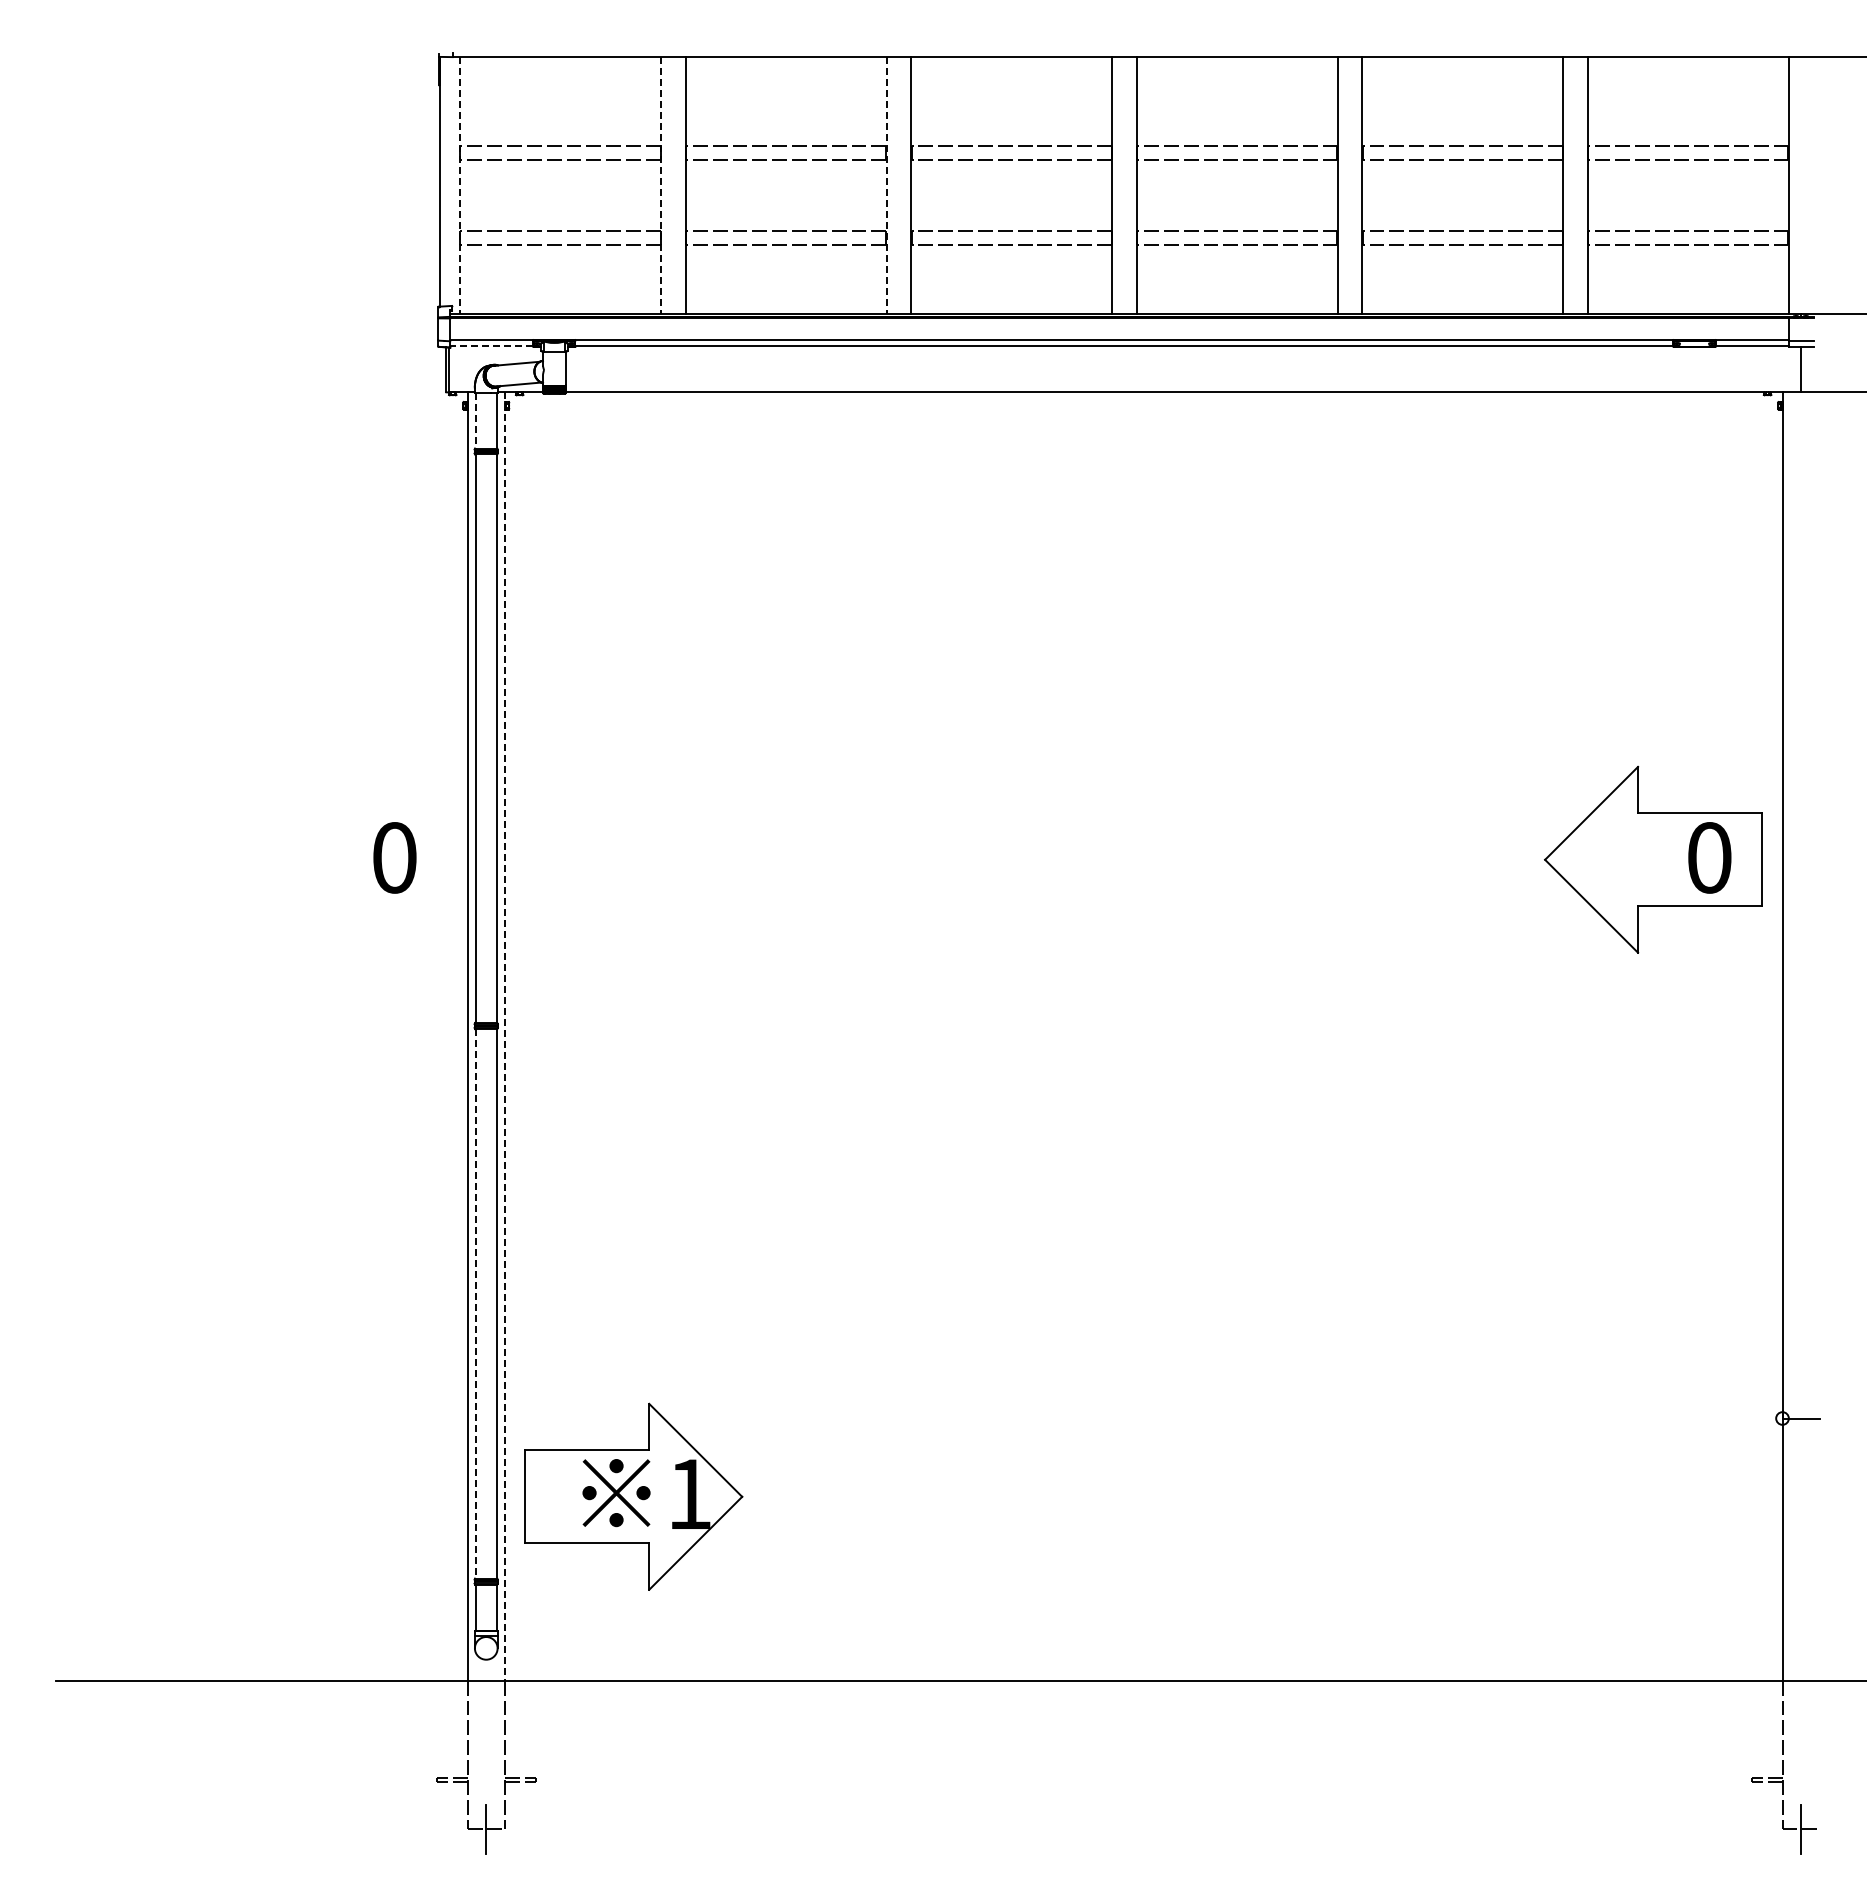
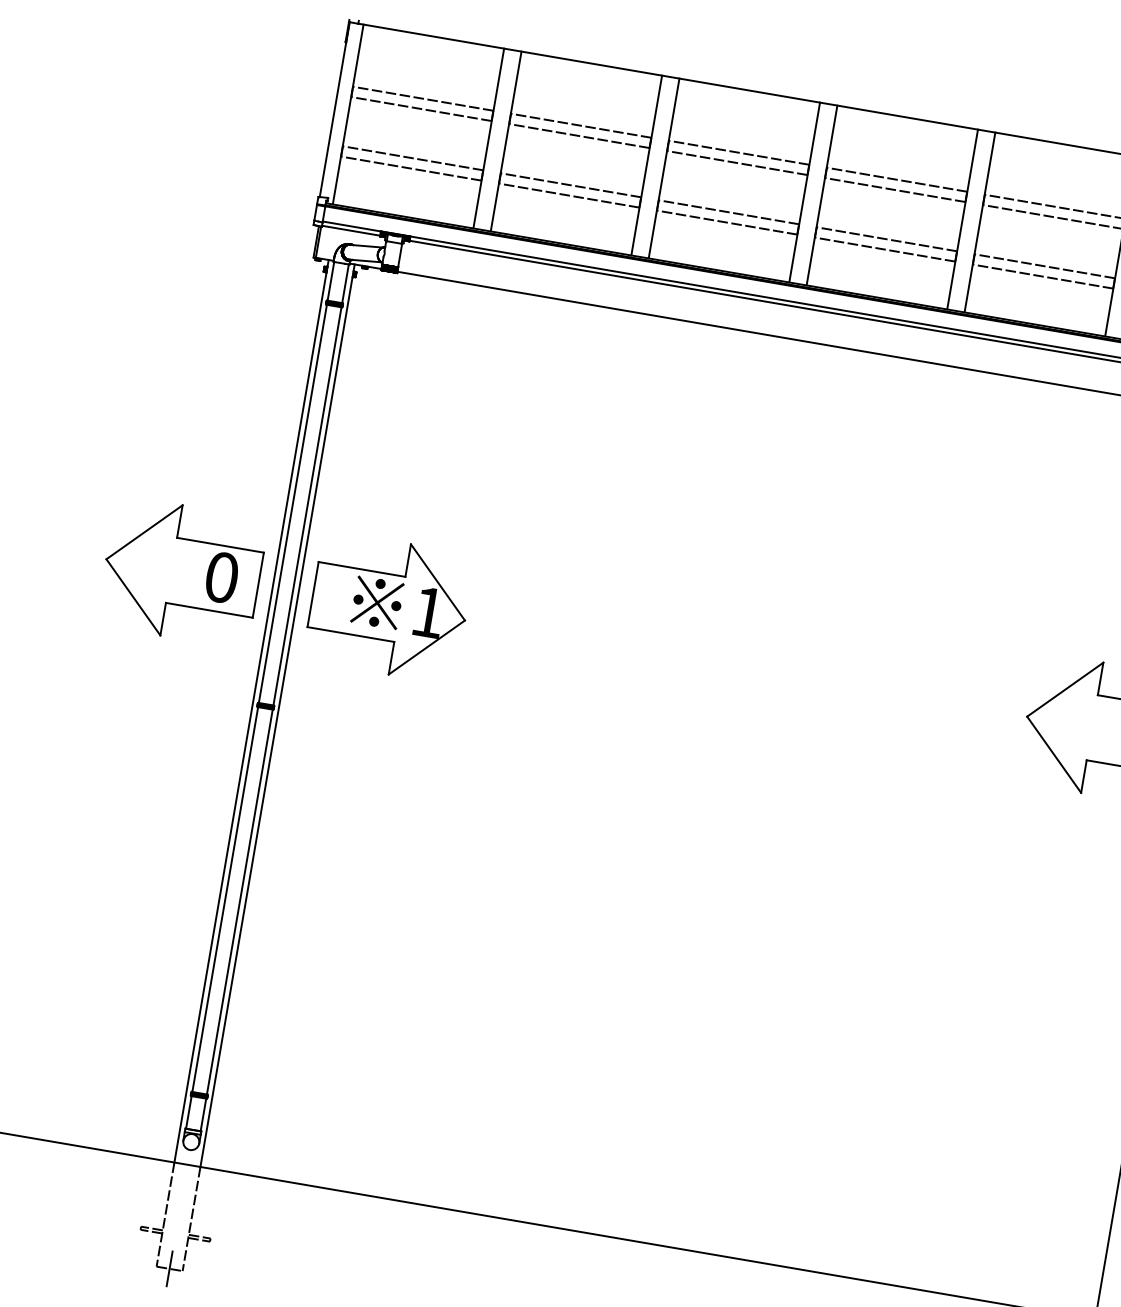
line: (460, 185) -> (348, 114), dashed -> solid
line: (660, 185) -> (488, 138), dashed -> solid
line: (886, 185) -> (646, 165), dashed -> solid
line: (491, 345) -> (350, 230), dashed -> solid
line: (475, 420) -> (330, 280), dashed -> solid
part: (338, 859) -> (182, 571), added
line: (504, 1036) -> (277, 715), dashed -> solid
line: (475, 1303) -> (225, 899), dashed -> solid
part: (633, 1496) -> (388, 607), moved

